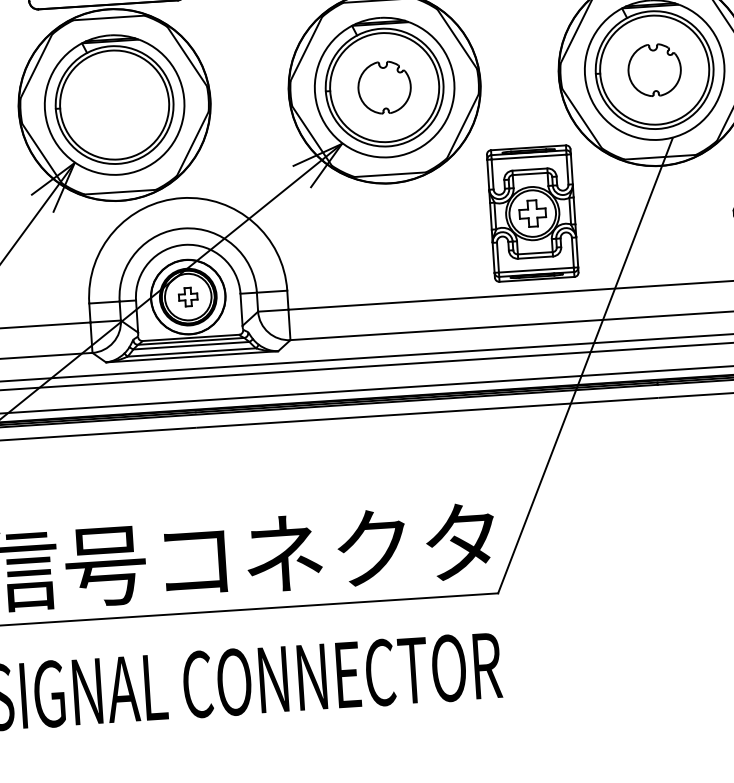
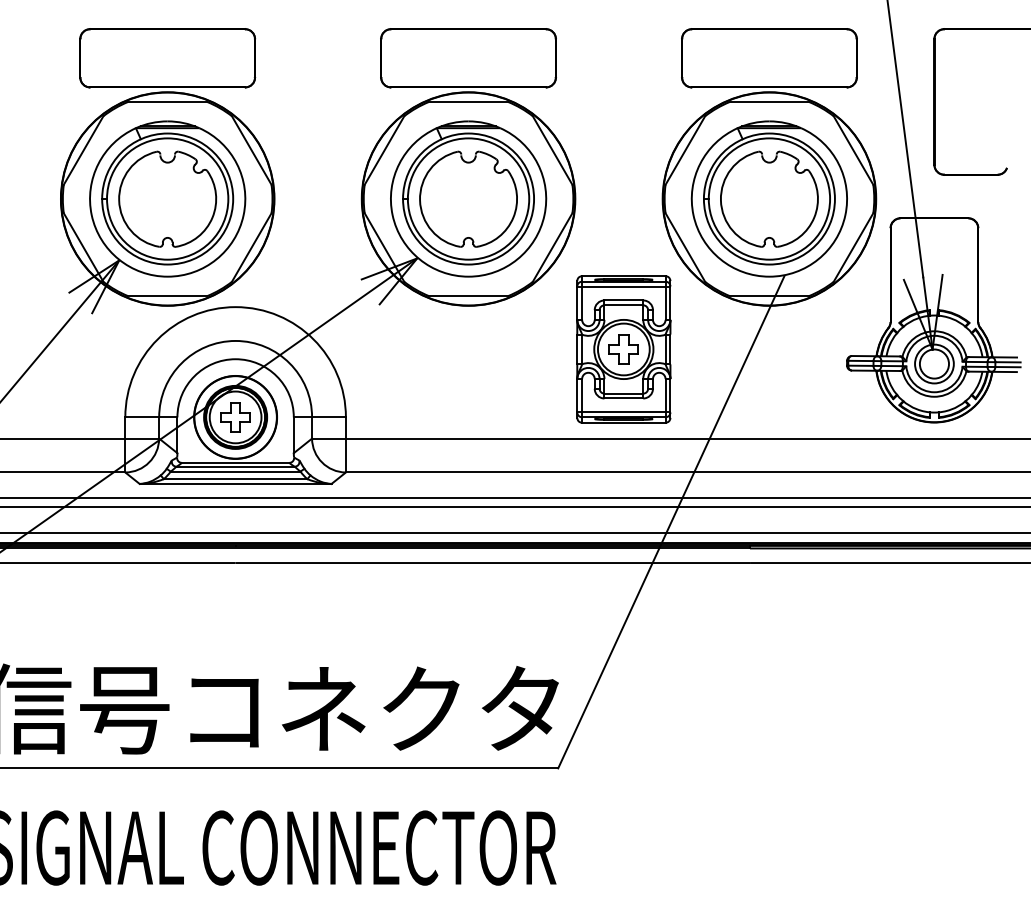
part: (654, 69) -> (769, 198), size x1.67
part: (384, 87) -> (468, 198), size x1.67
part: (114, 104) -> (167, 198), added
part: (188, 297) -> (235, 417), size x1.43

